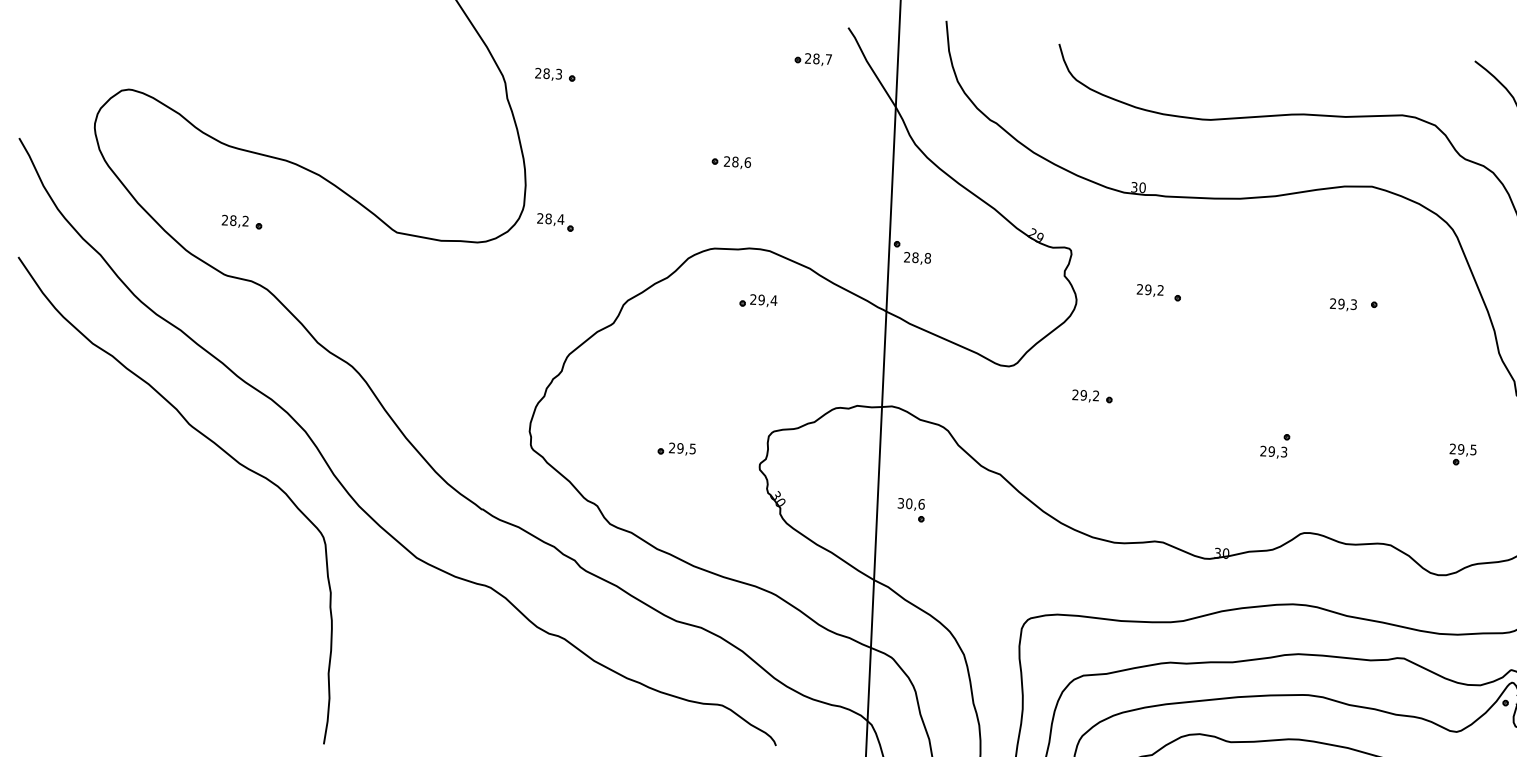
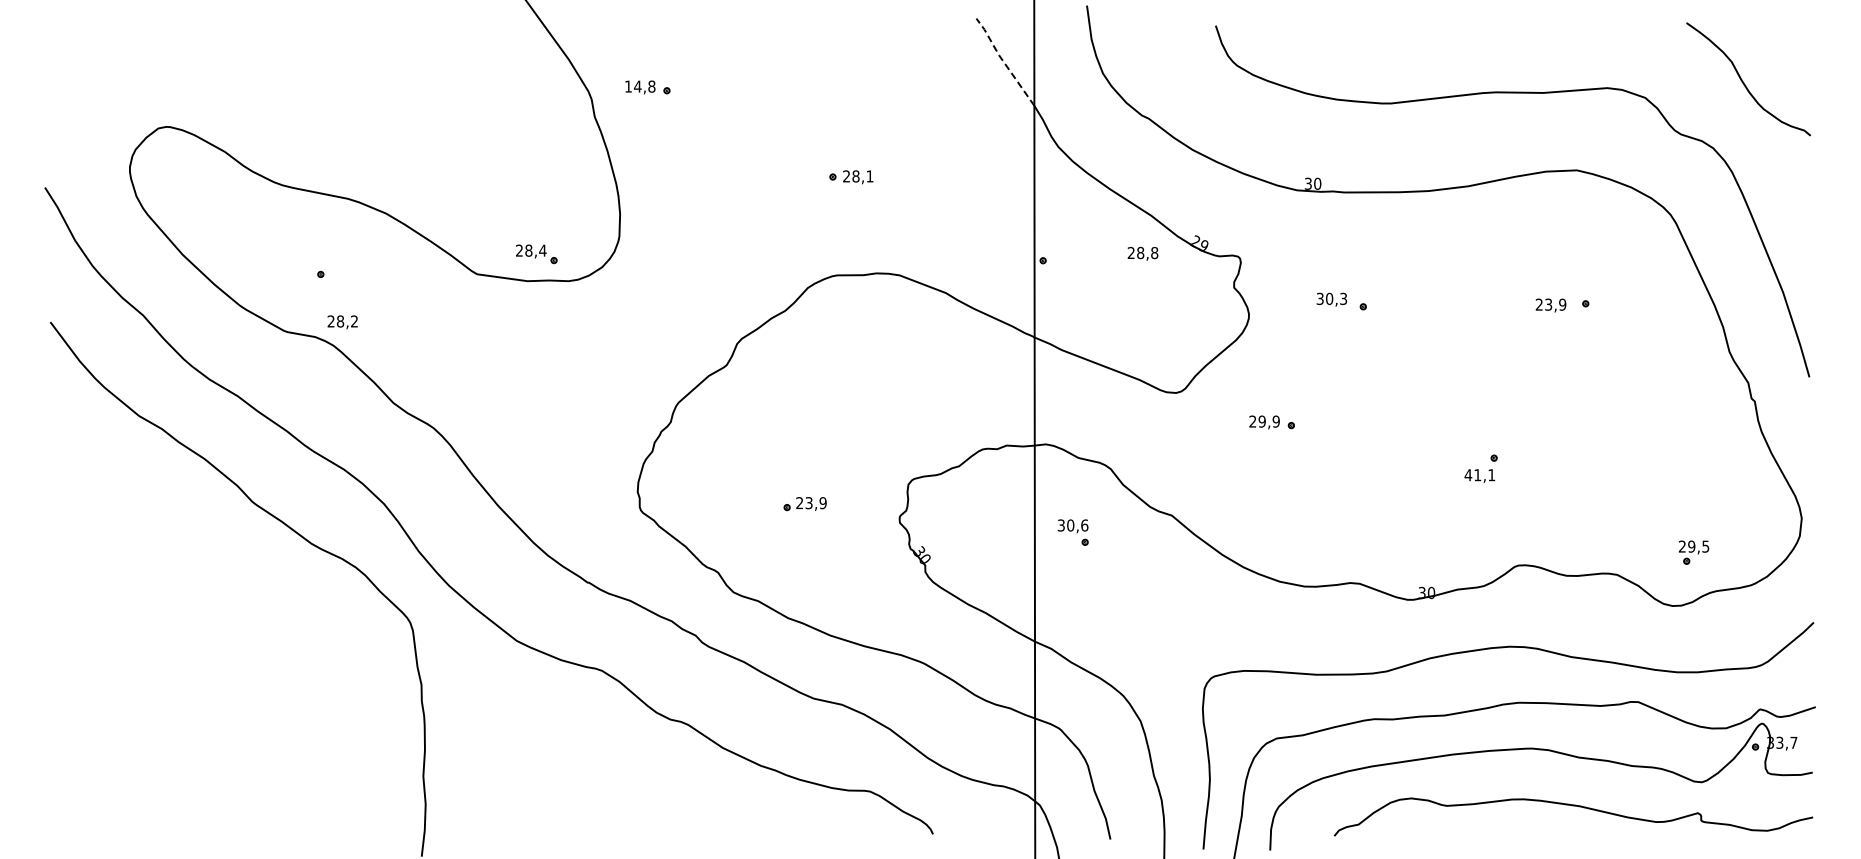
part: (813, 59) -> (938, 56), removed
line: (870, 66) -> (1003, 61), solid -> dashed
text: (548, 73) -> (640, 86), 28,3 -> 14,8
text: (747, 162) -> (869, 176), 28,6 -> 28,1
text: (235, 221) -> (342, 322), moved
part: (555, 222) -> (536, 254), moved
text: (917, 258) -> (1142, 253), moved
text: (1150, 290) -> (1331, 299), 29,2 -> 30,3
part: (758, 300) -> (889, 331), removed
text: (1347, 304) -> (1555, 304), 29,3 -> 23,9
text: (1095, 395) -> (1275, 421), 29,2 -> 29,9
text: (686, 448) -> (815, 502), 29,5 -> 23,9
text: (1273, 451) -> (1479, 475), 29,3 -> 41,1
part: (1462, 454) -> (1693, 552), moved
part: (910, 510) -> (1072, 532), moved

